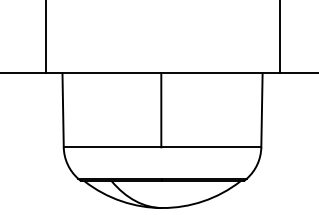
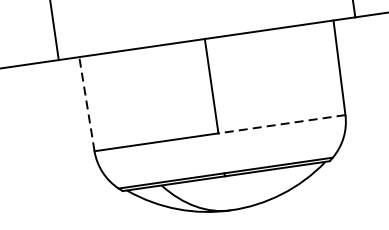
line: (63, 109) -> (87, 103), solid -> dashed
line: (211, 147) -> (282, 124), solid -> dashed

